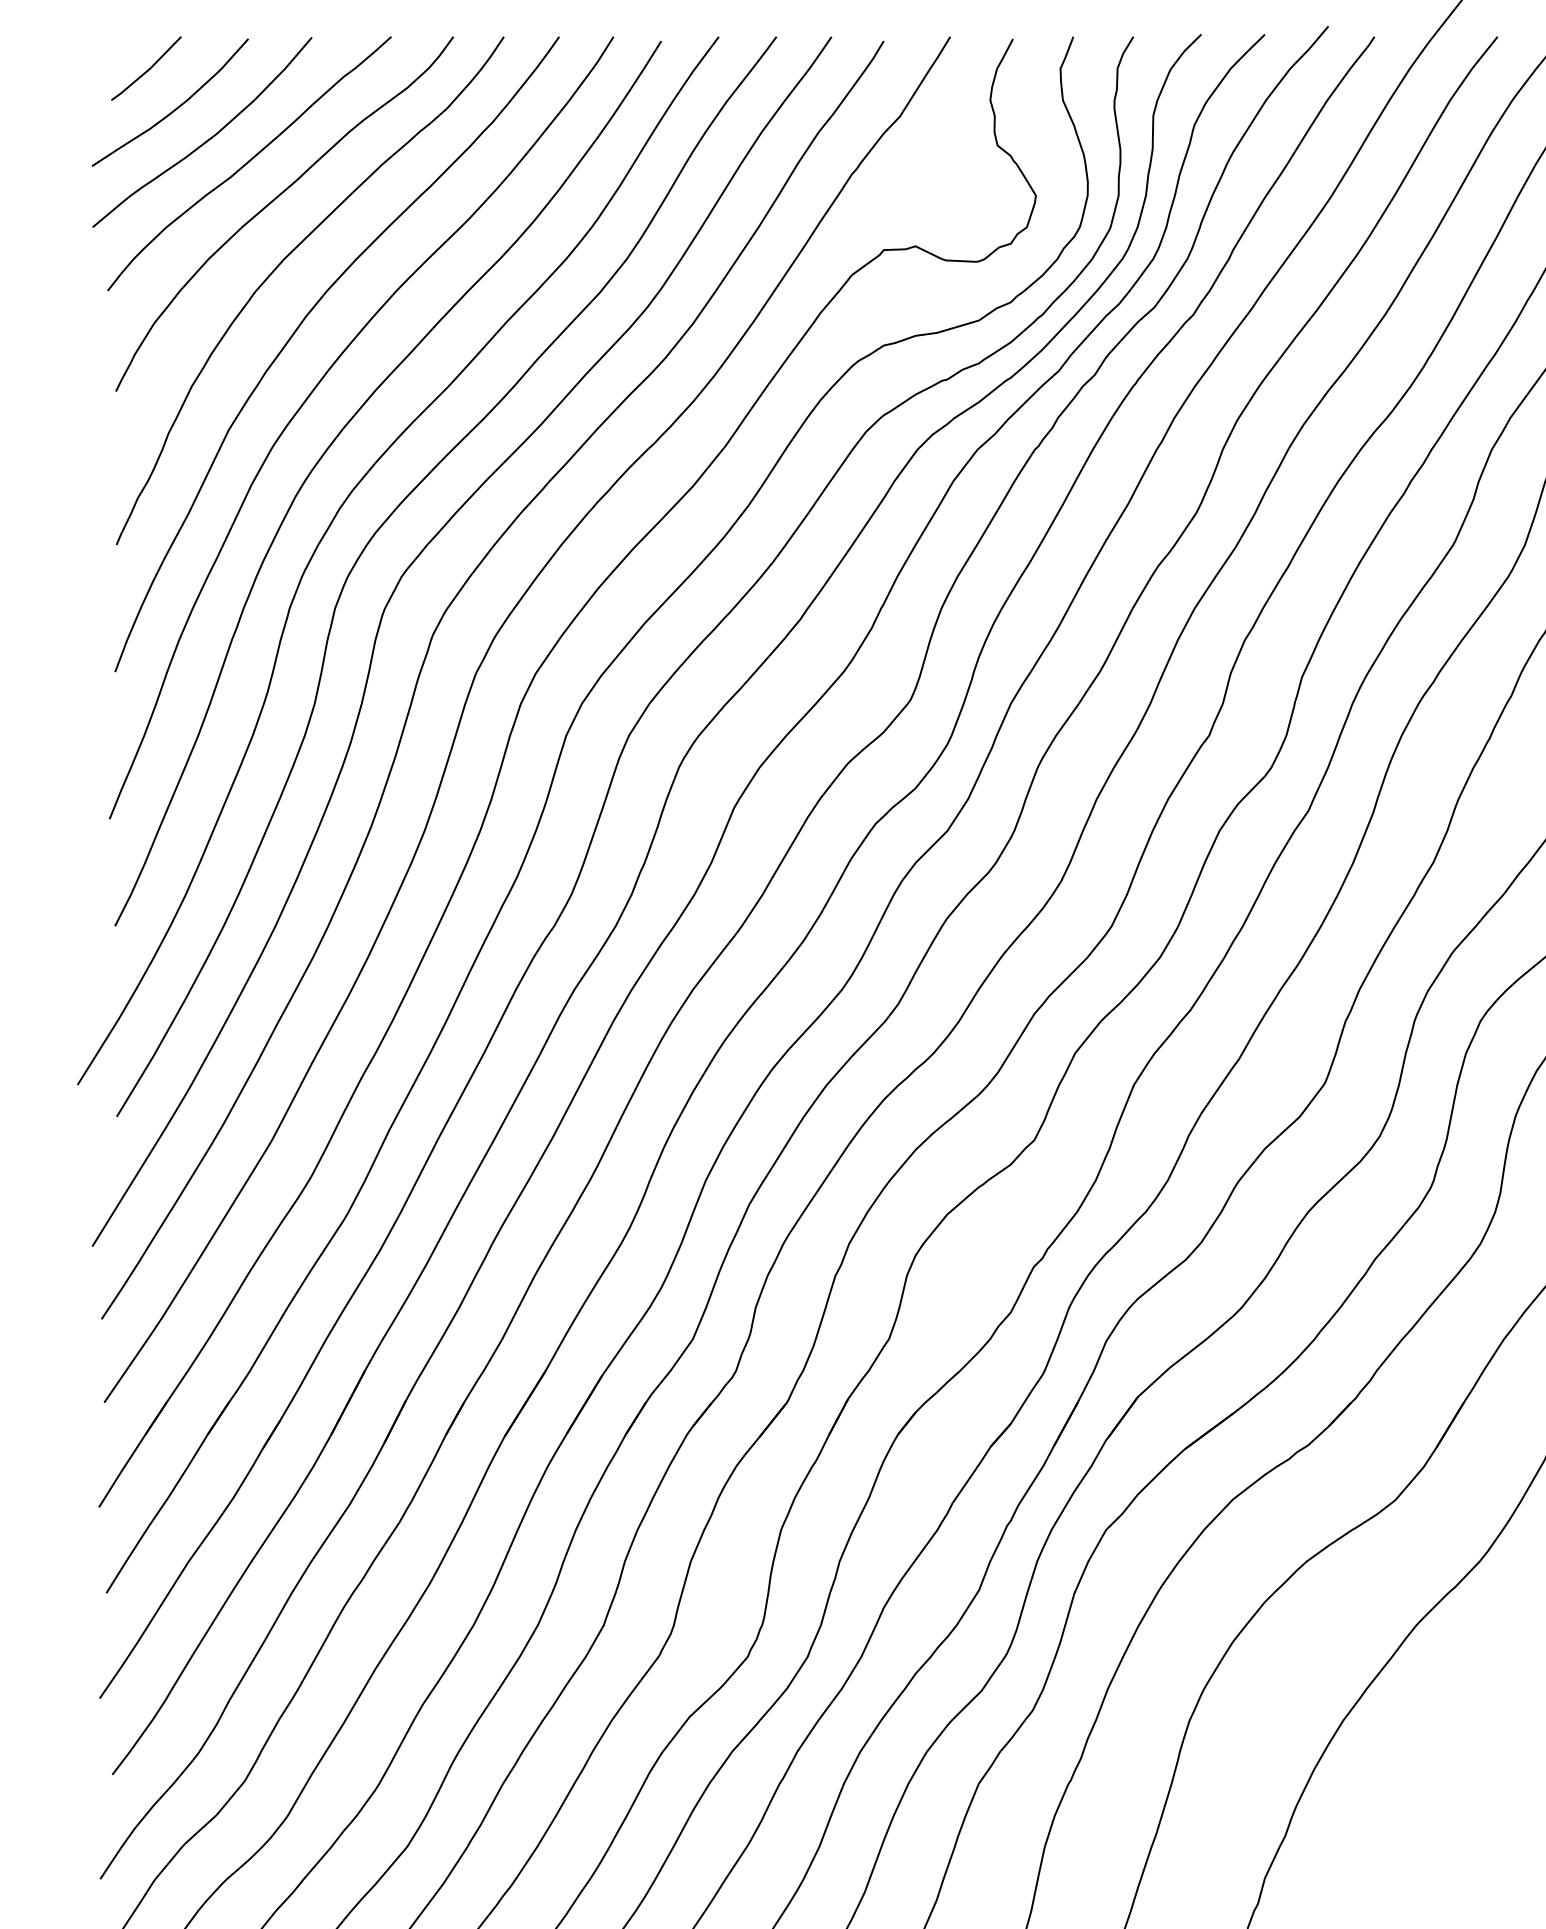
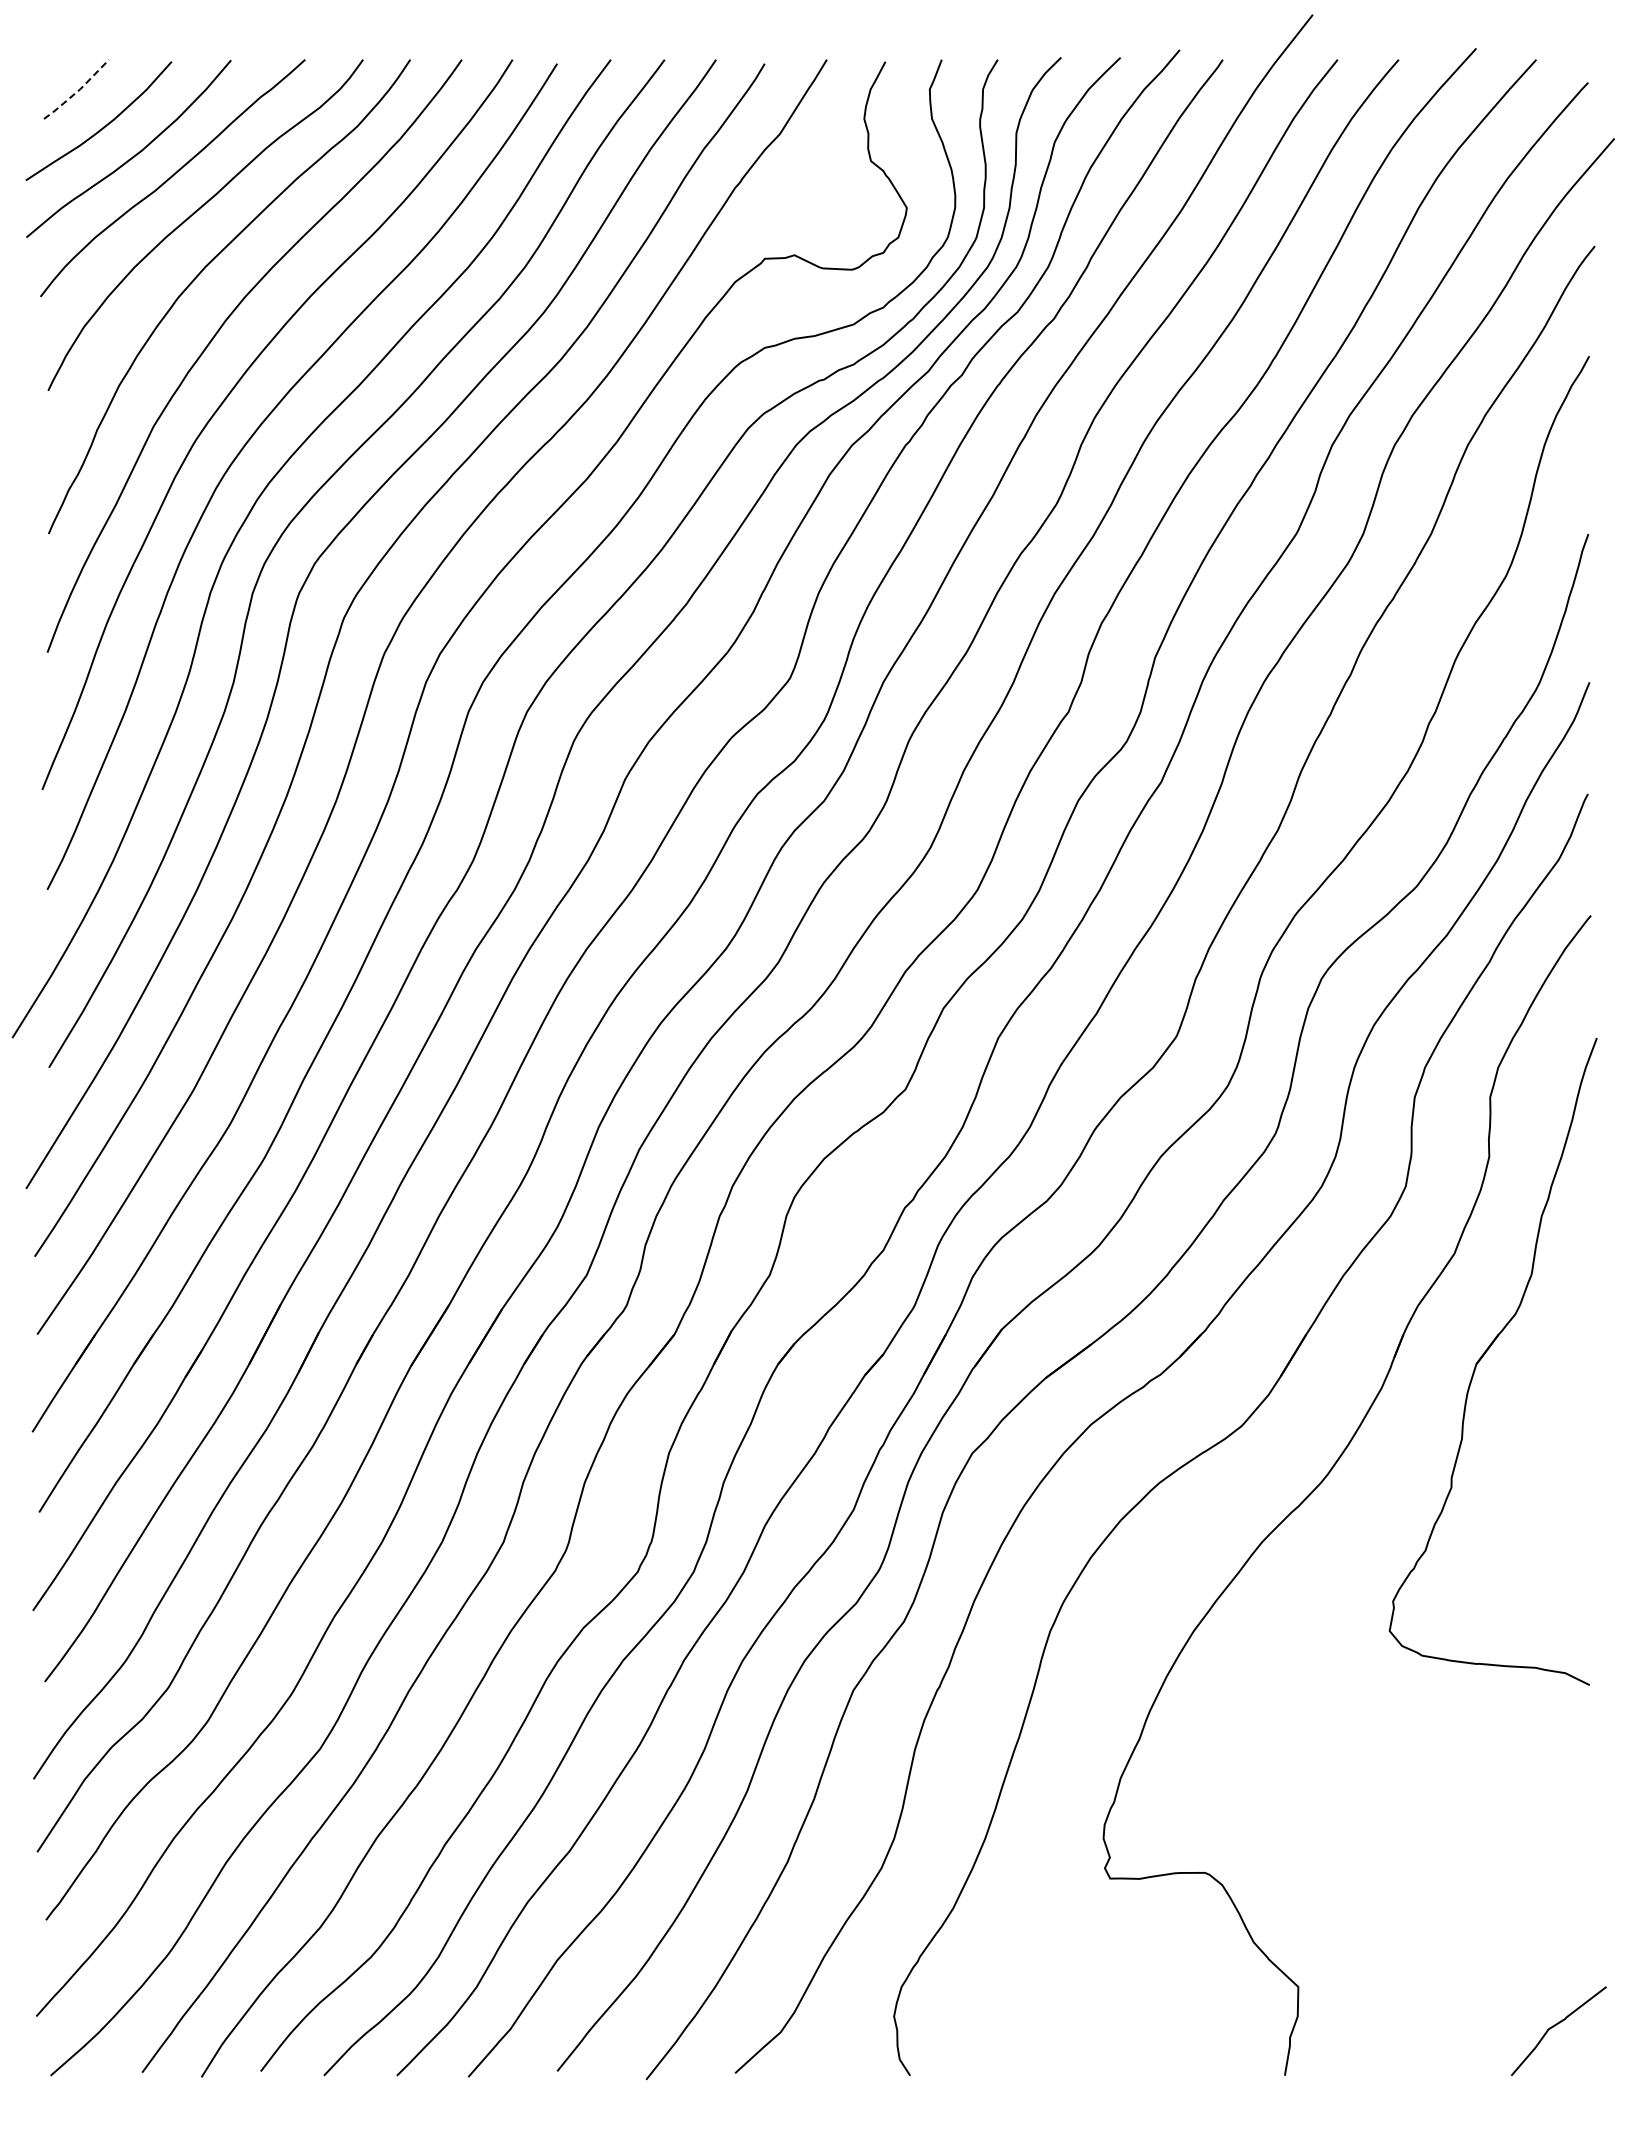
line: (148, 70) -> (78, 91), solid -> dashed

